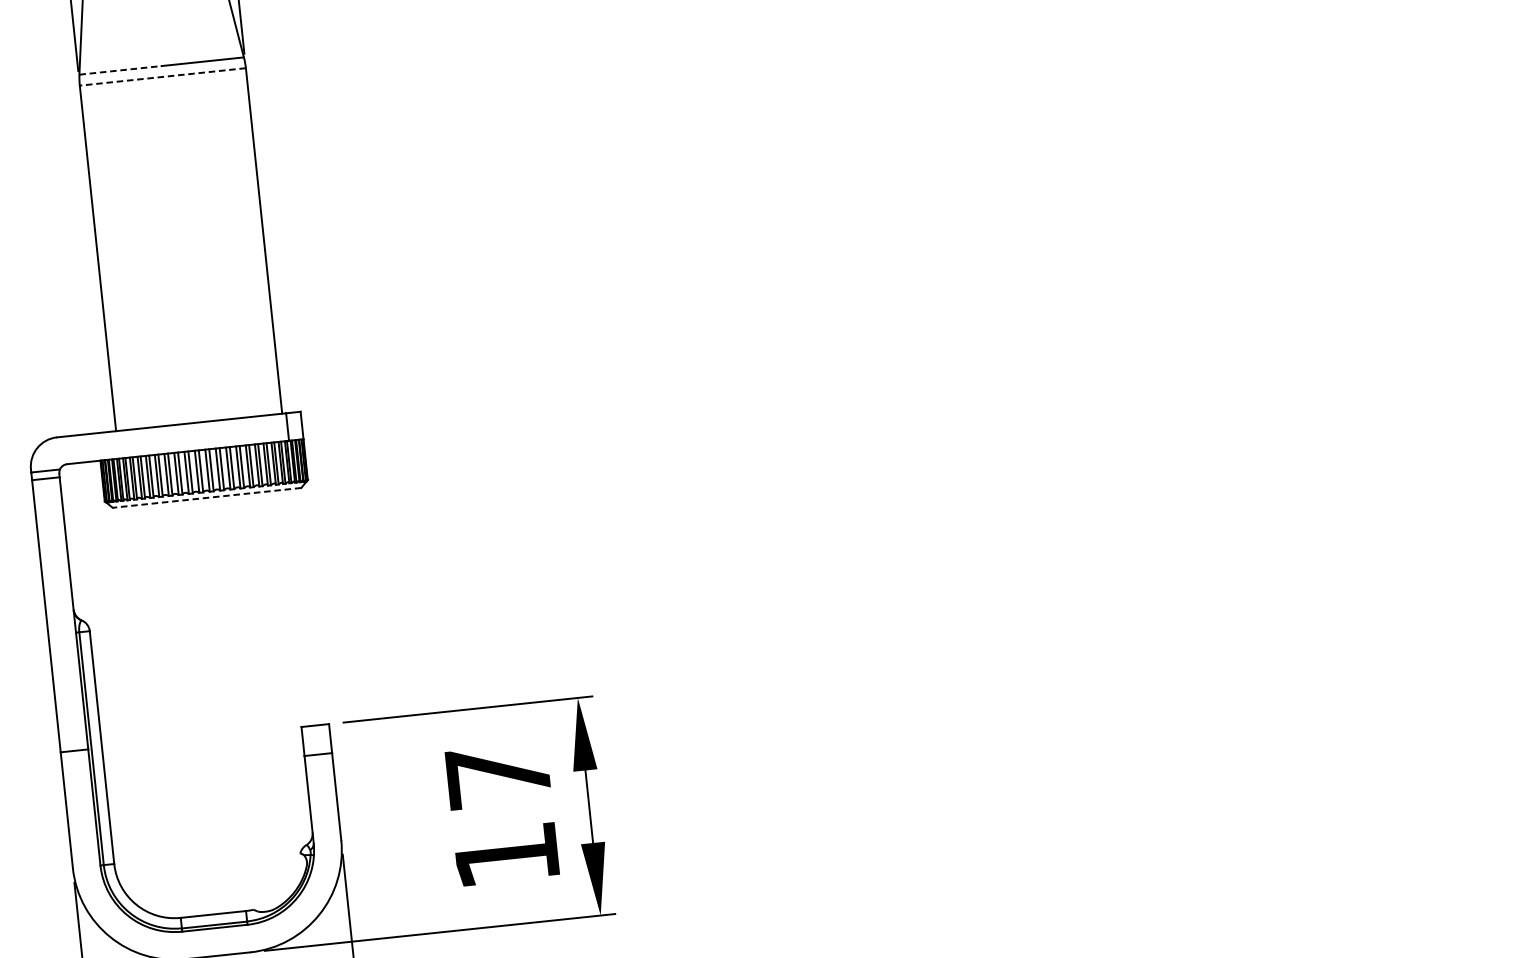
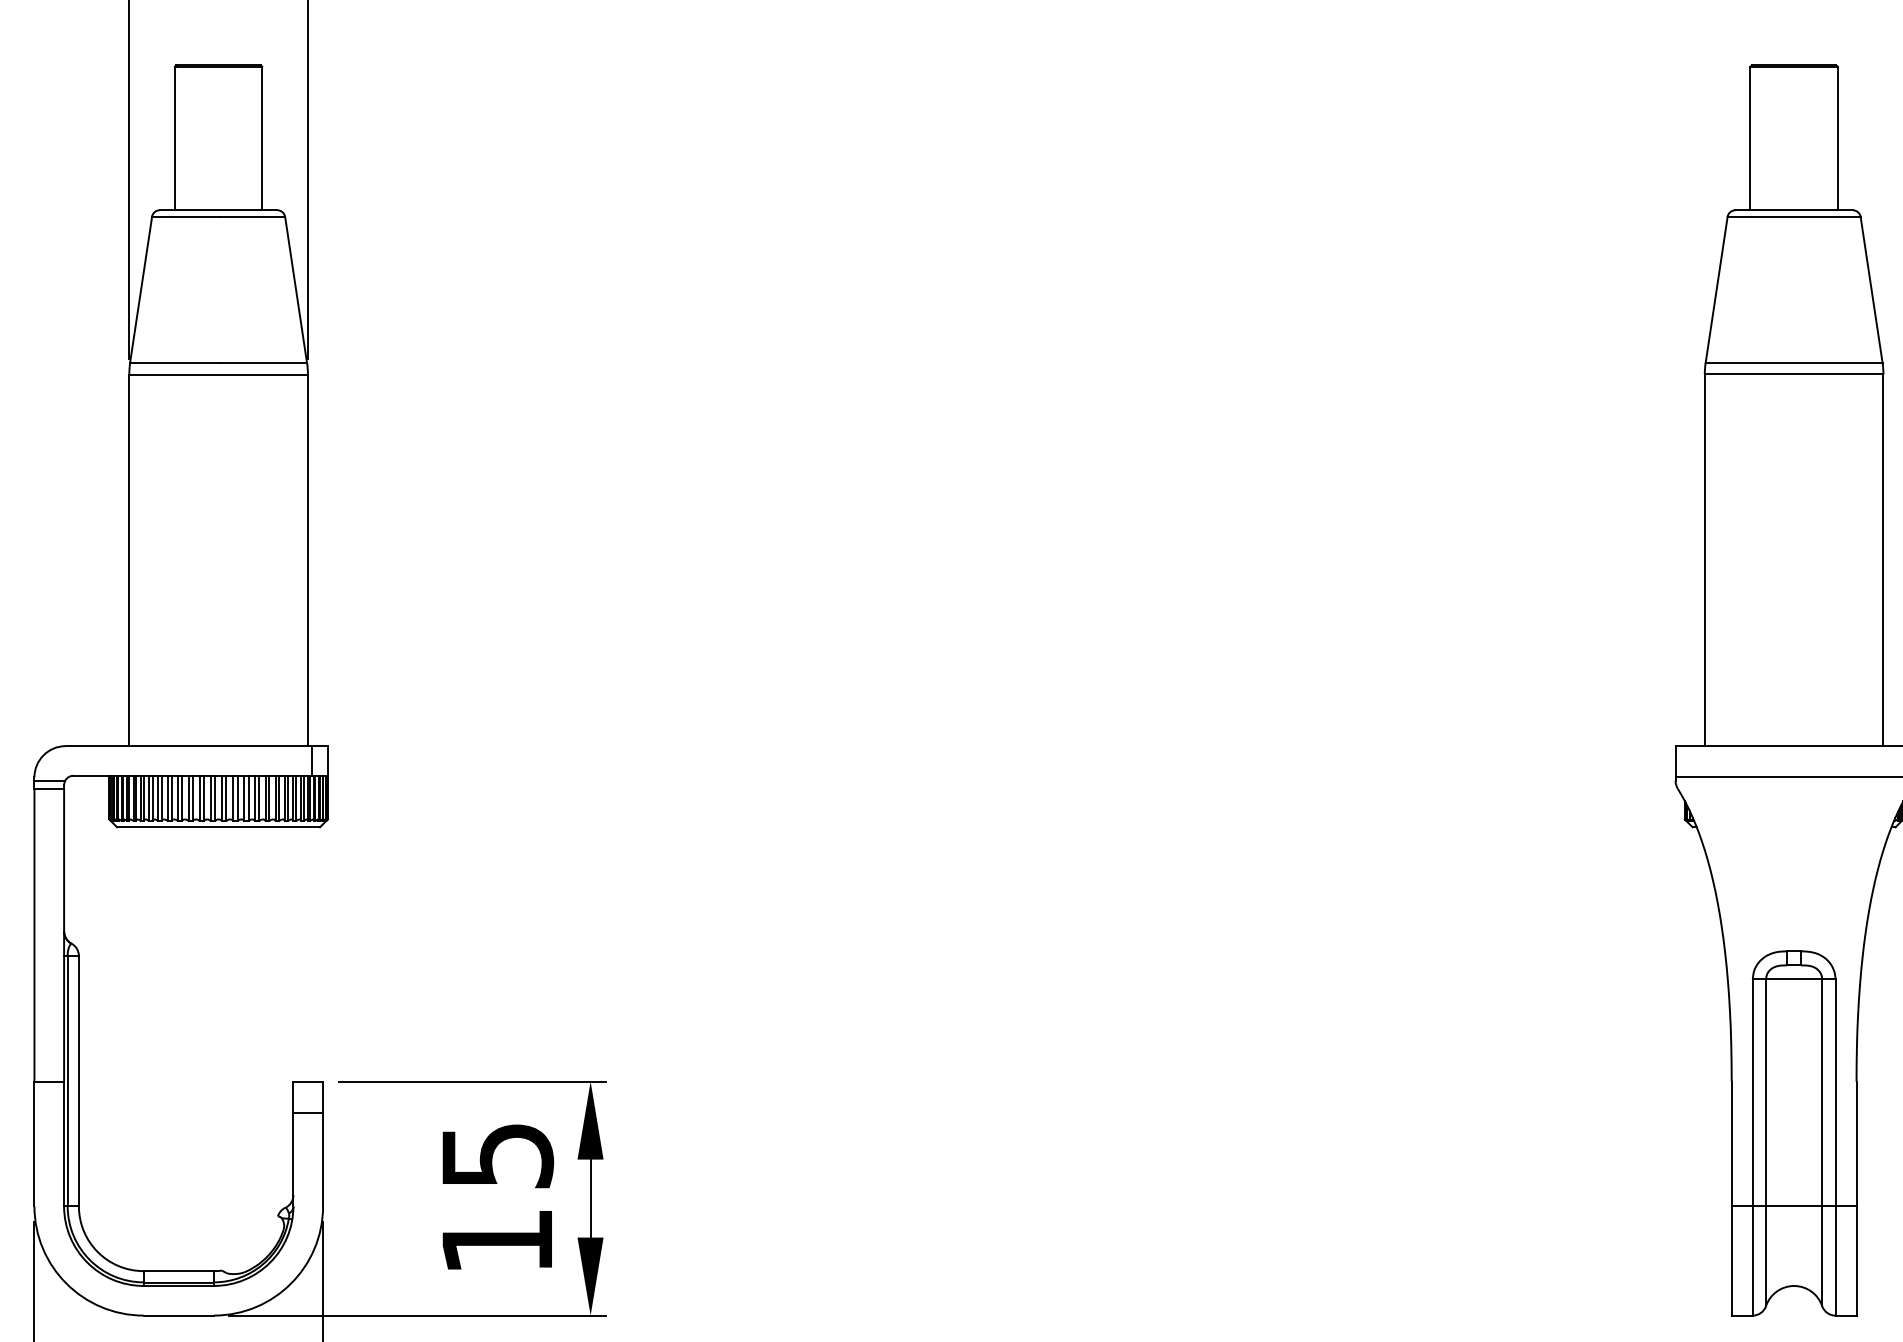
line: (120, 70) -> (174, 362), dashed -> solid
line: (162, 76) -> (218, 374), dashed -> solid
line: (207, 498) -> (218, 827), dashed -> solid
text: (499, 776) -> (498, 1156), 17 -> 15

